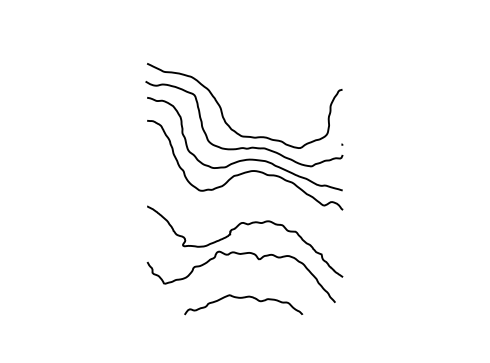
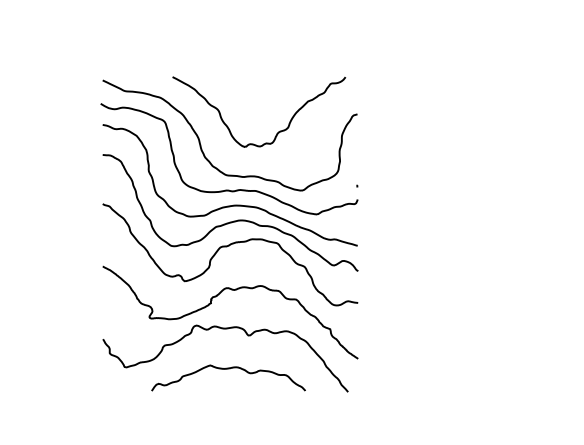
curve: (281, 102) -> (277, 131), added
curve: (243, 191) -> (228, 247), added
curve: (243, 298) -> (228, 369), moved

